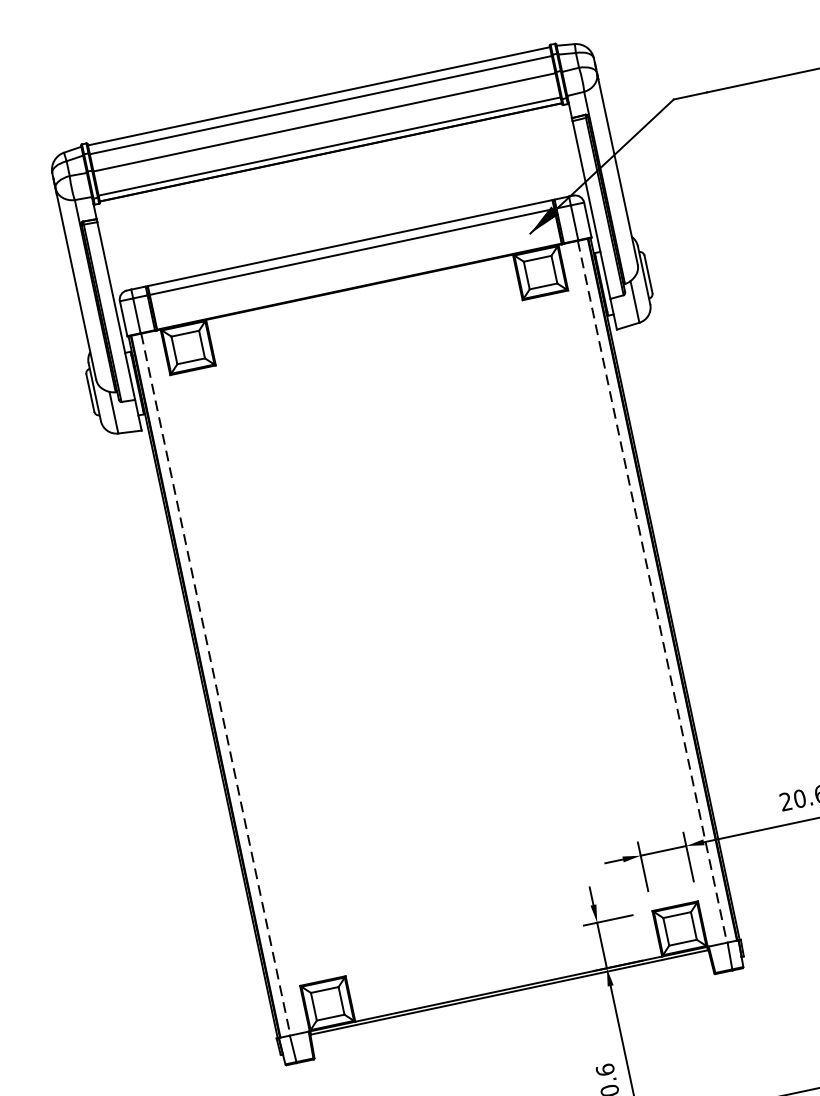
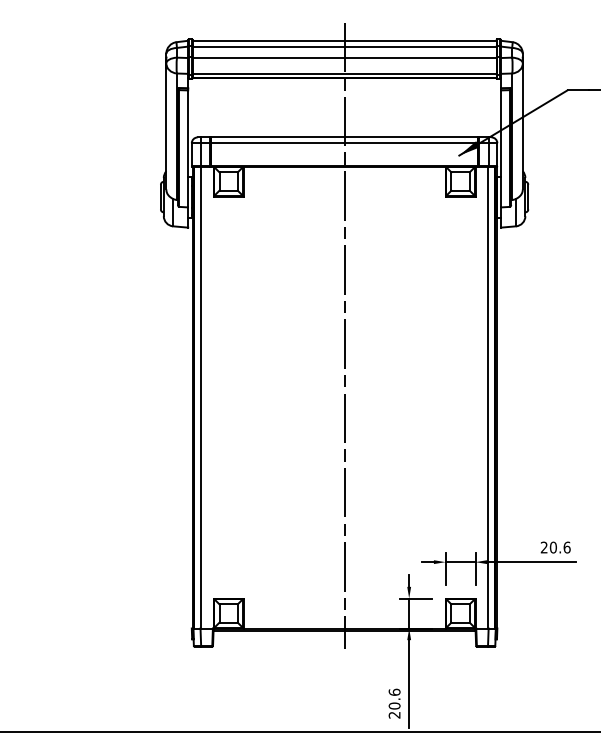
line: (413, 544) -> (344, 335), added
line: (652, 591) -> (488, 397), dashed -> solid
line: (215, 684) -> (200, 397), dashed -> solid

